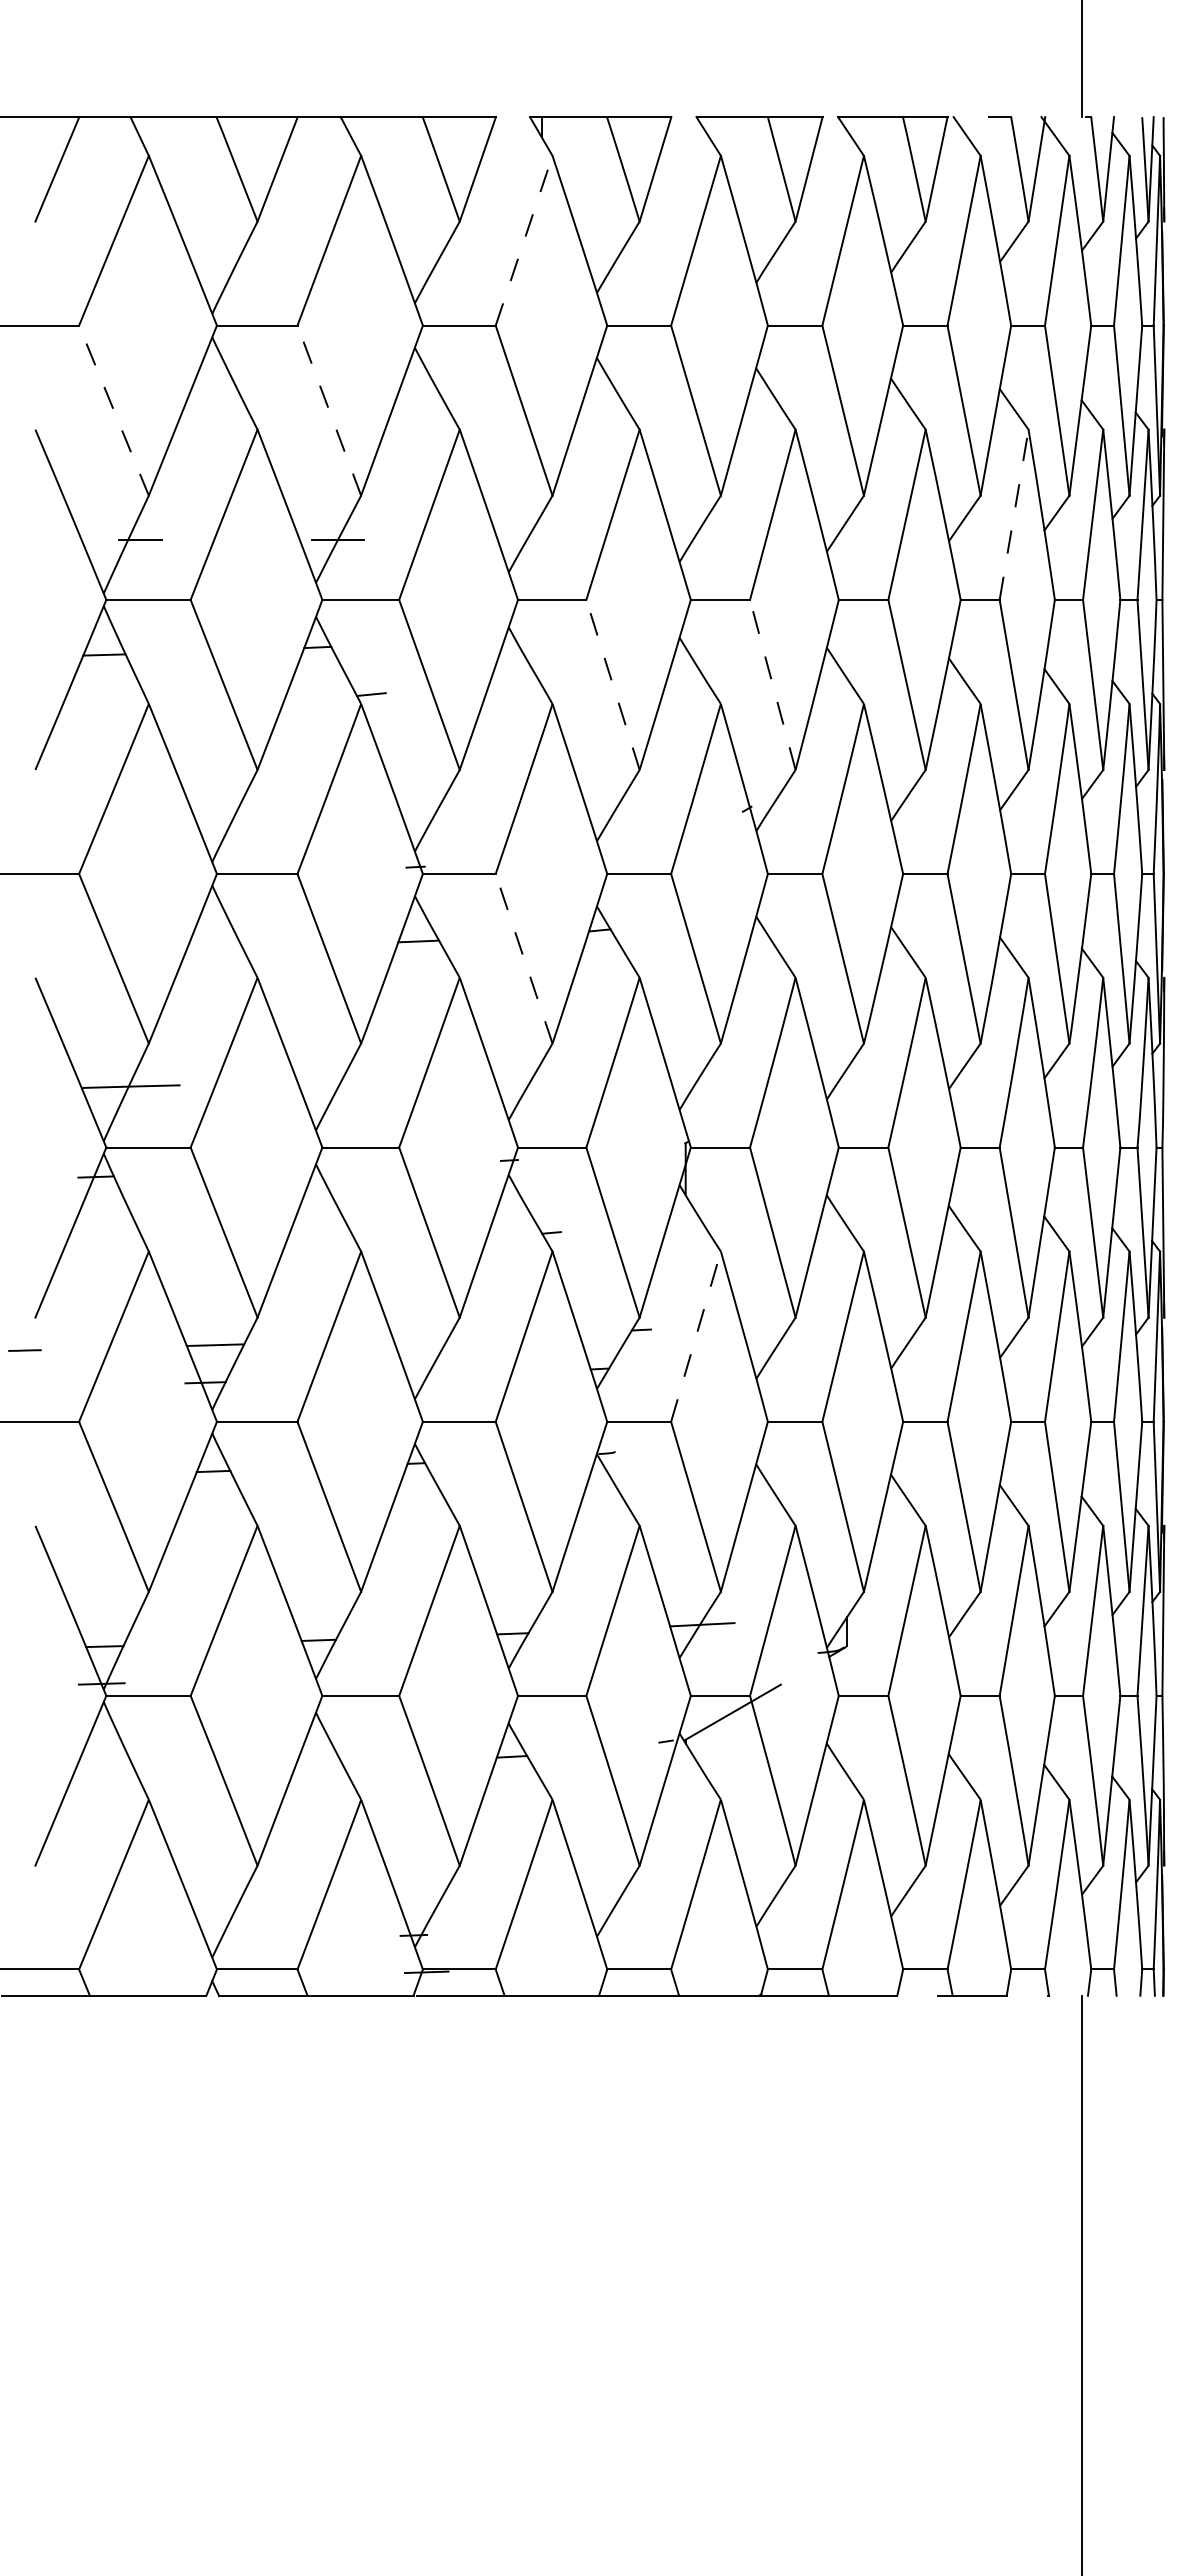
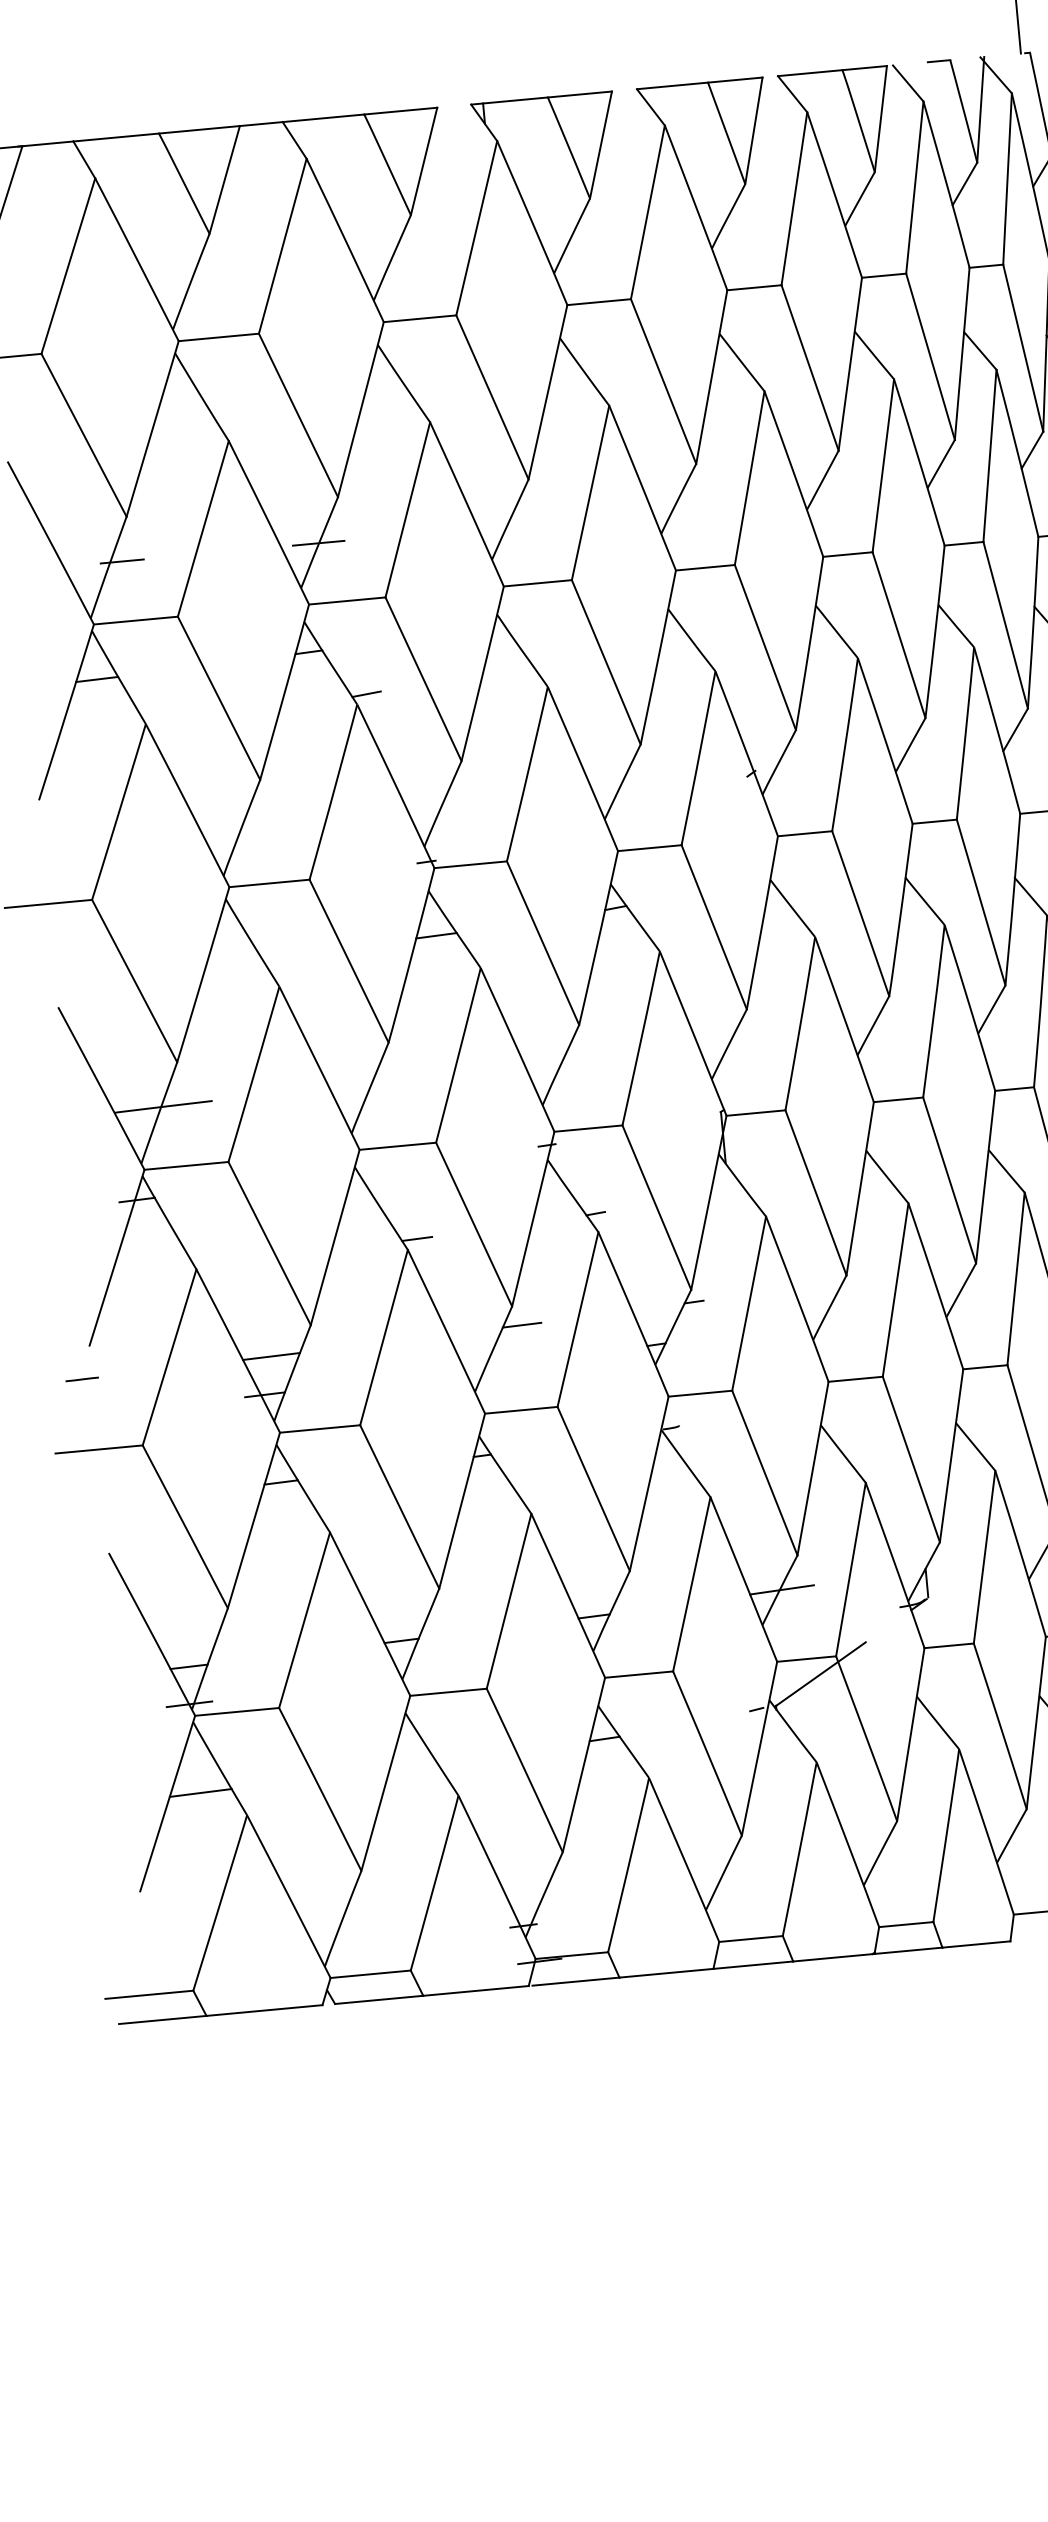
line: (524, 240) -> (477, 227), dashed -> solid
line: (113, 410) -> (83, 435), dashed -> solid
line: (329, 410) -> (298, 415), dashed -> solid
line: (1014, 514) -> (990, 455), dashed -> solid
line: (612, 684) -> (605, 661), dashed -> solid
line: (772, 684) -> (765, 647), dashed -> solid
line: (523, 958) -> (542, 943), dashed -> solid
line: (371, 1241) -> (417, 1238), added
line: (467, 1336) -> (521, 1324), added
line: (696, 1336) -> (749, 1303), dashed -> solid
line: (104, 1773) -> (200, 1793), added

